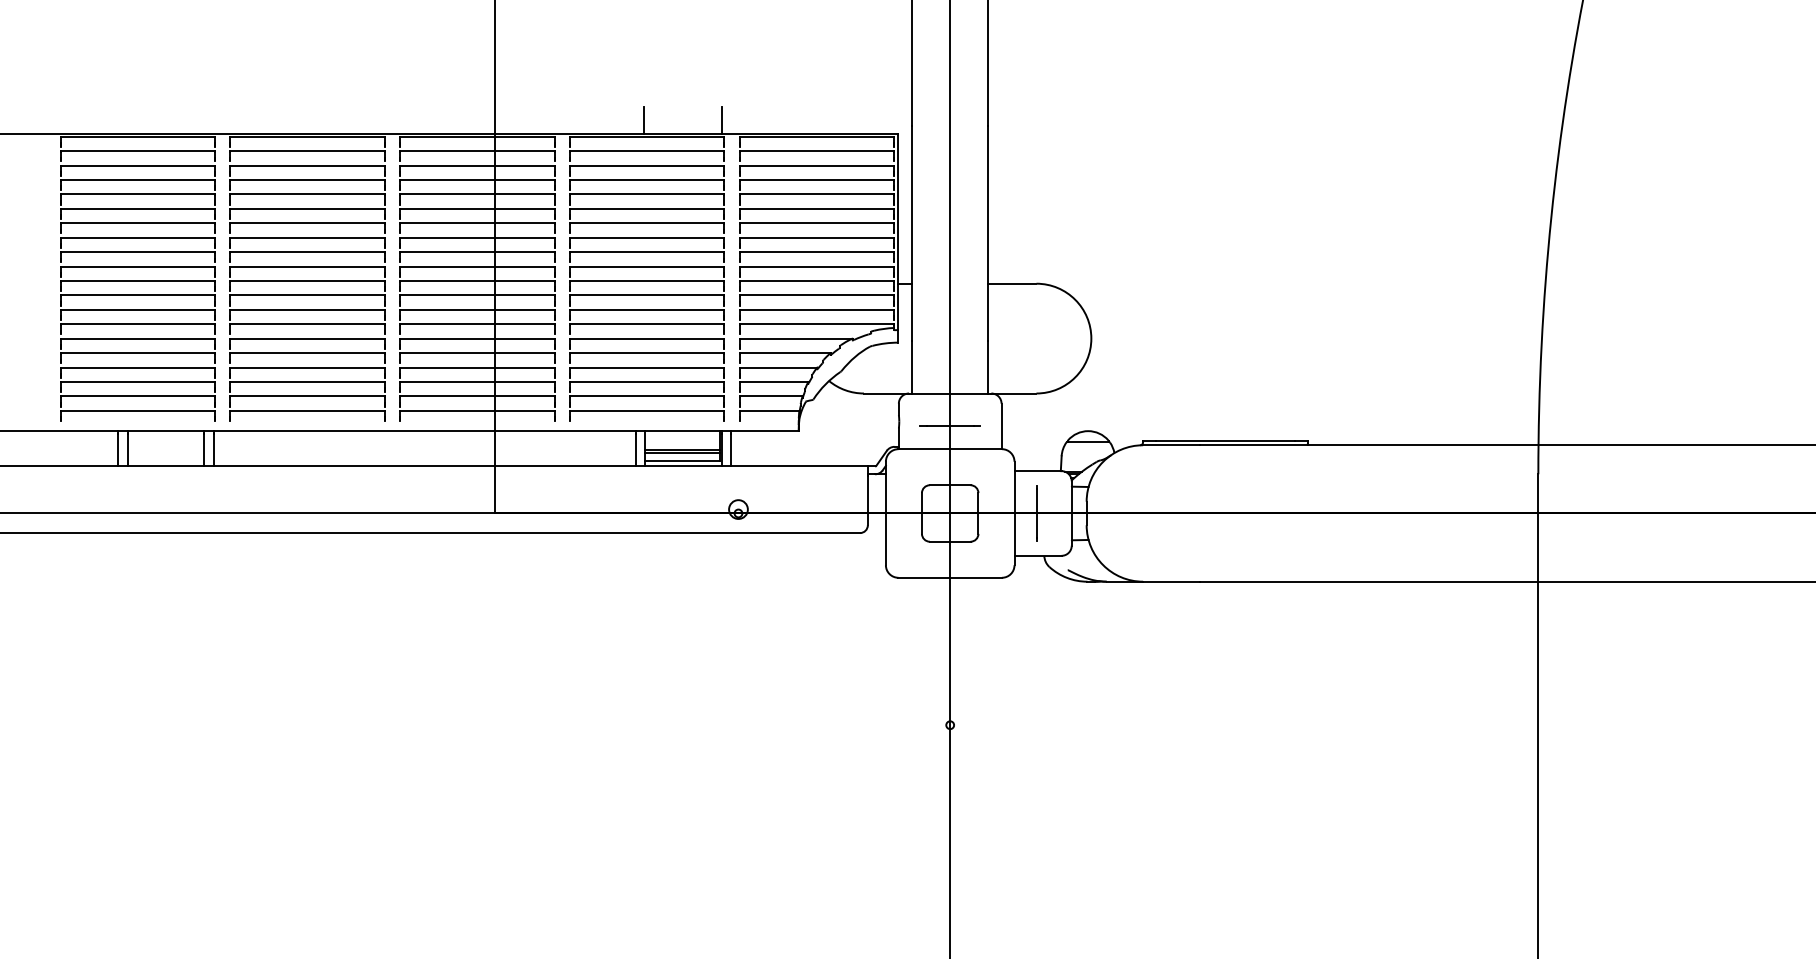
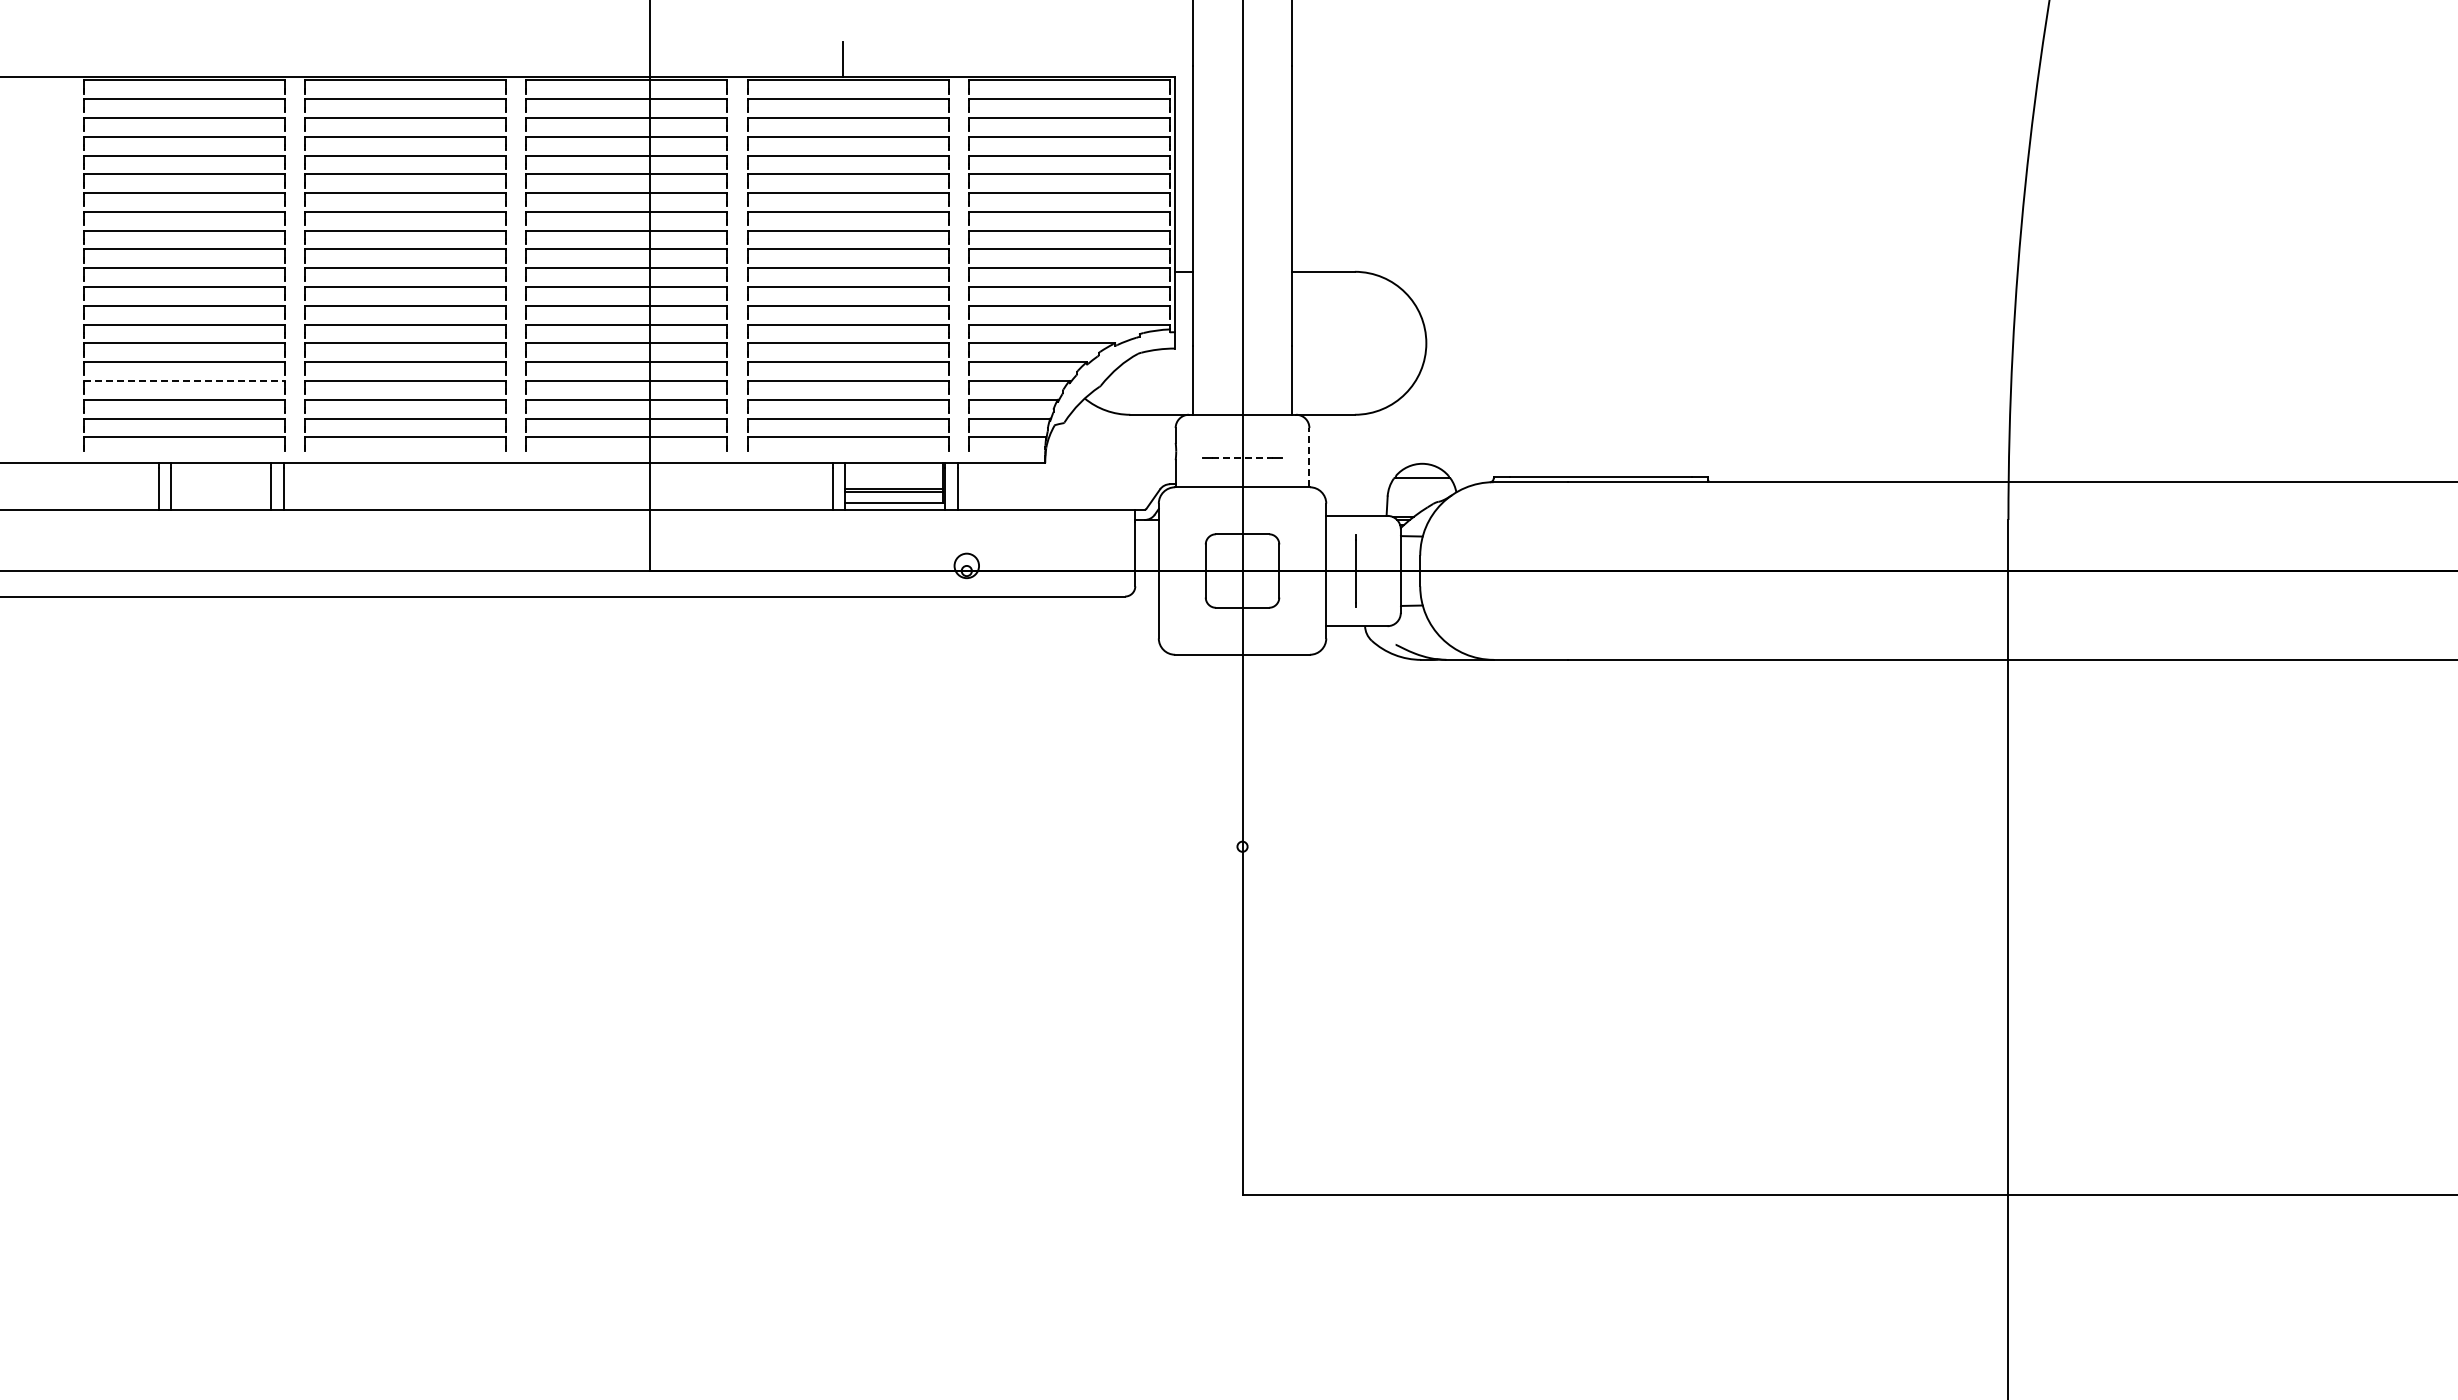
line: (722, 120) -> (945, 59), removed
line: (137, 367) -> (184, 380), solid -> dashed
line: (950, 426) -> (1242, 457), solid -> dashed
line: (1001, 426) -> (1309, 457), solid -> dashed

